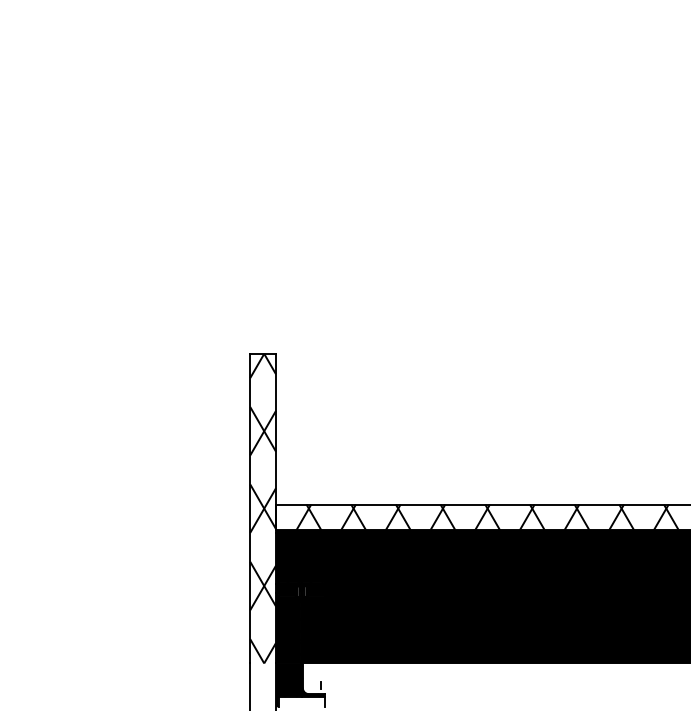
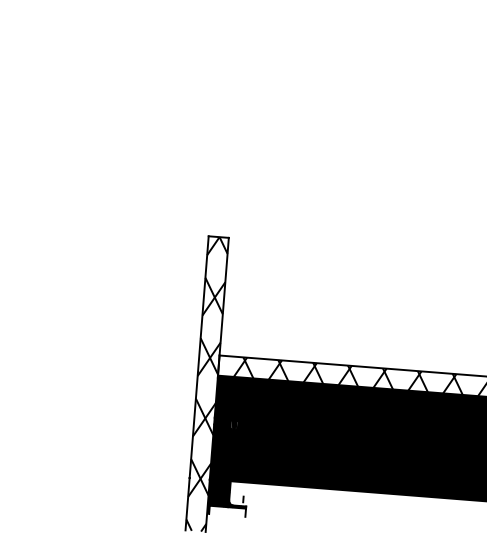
hatch: (263, 675) -> (199, 488), added

